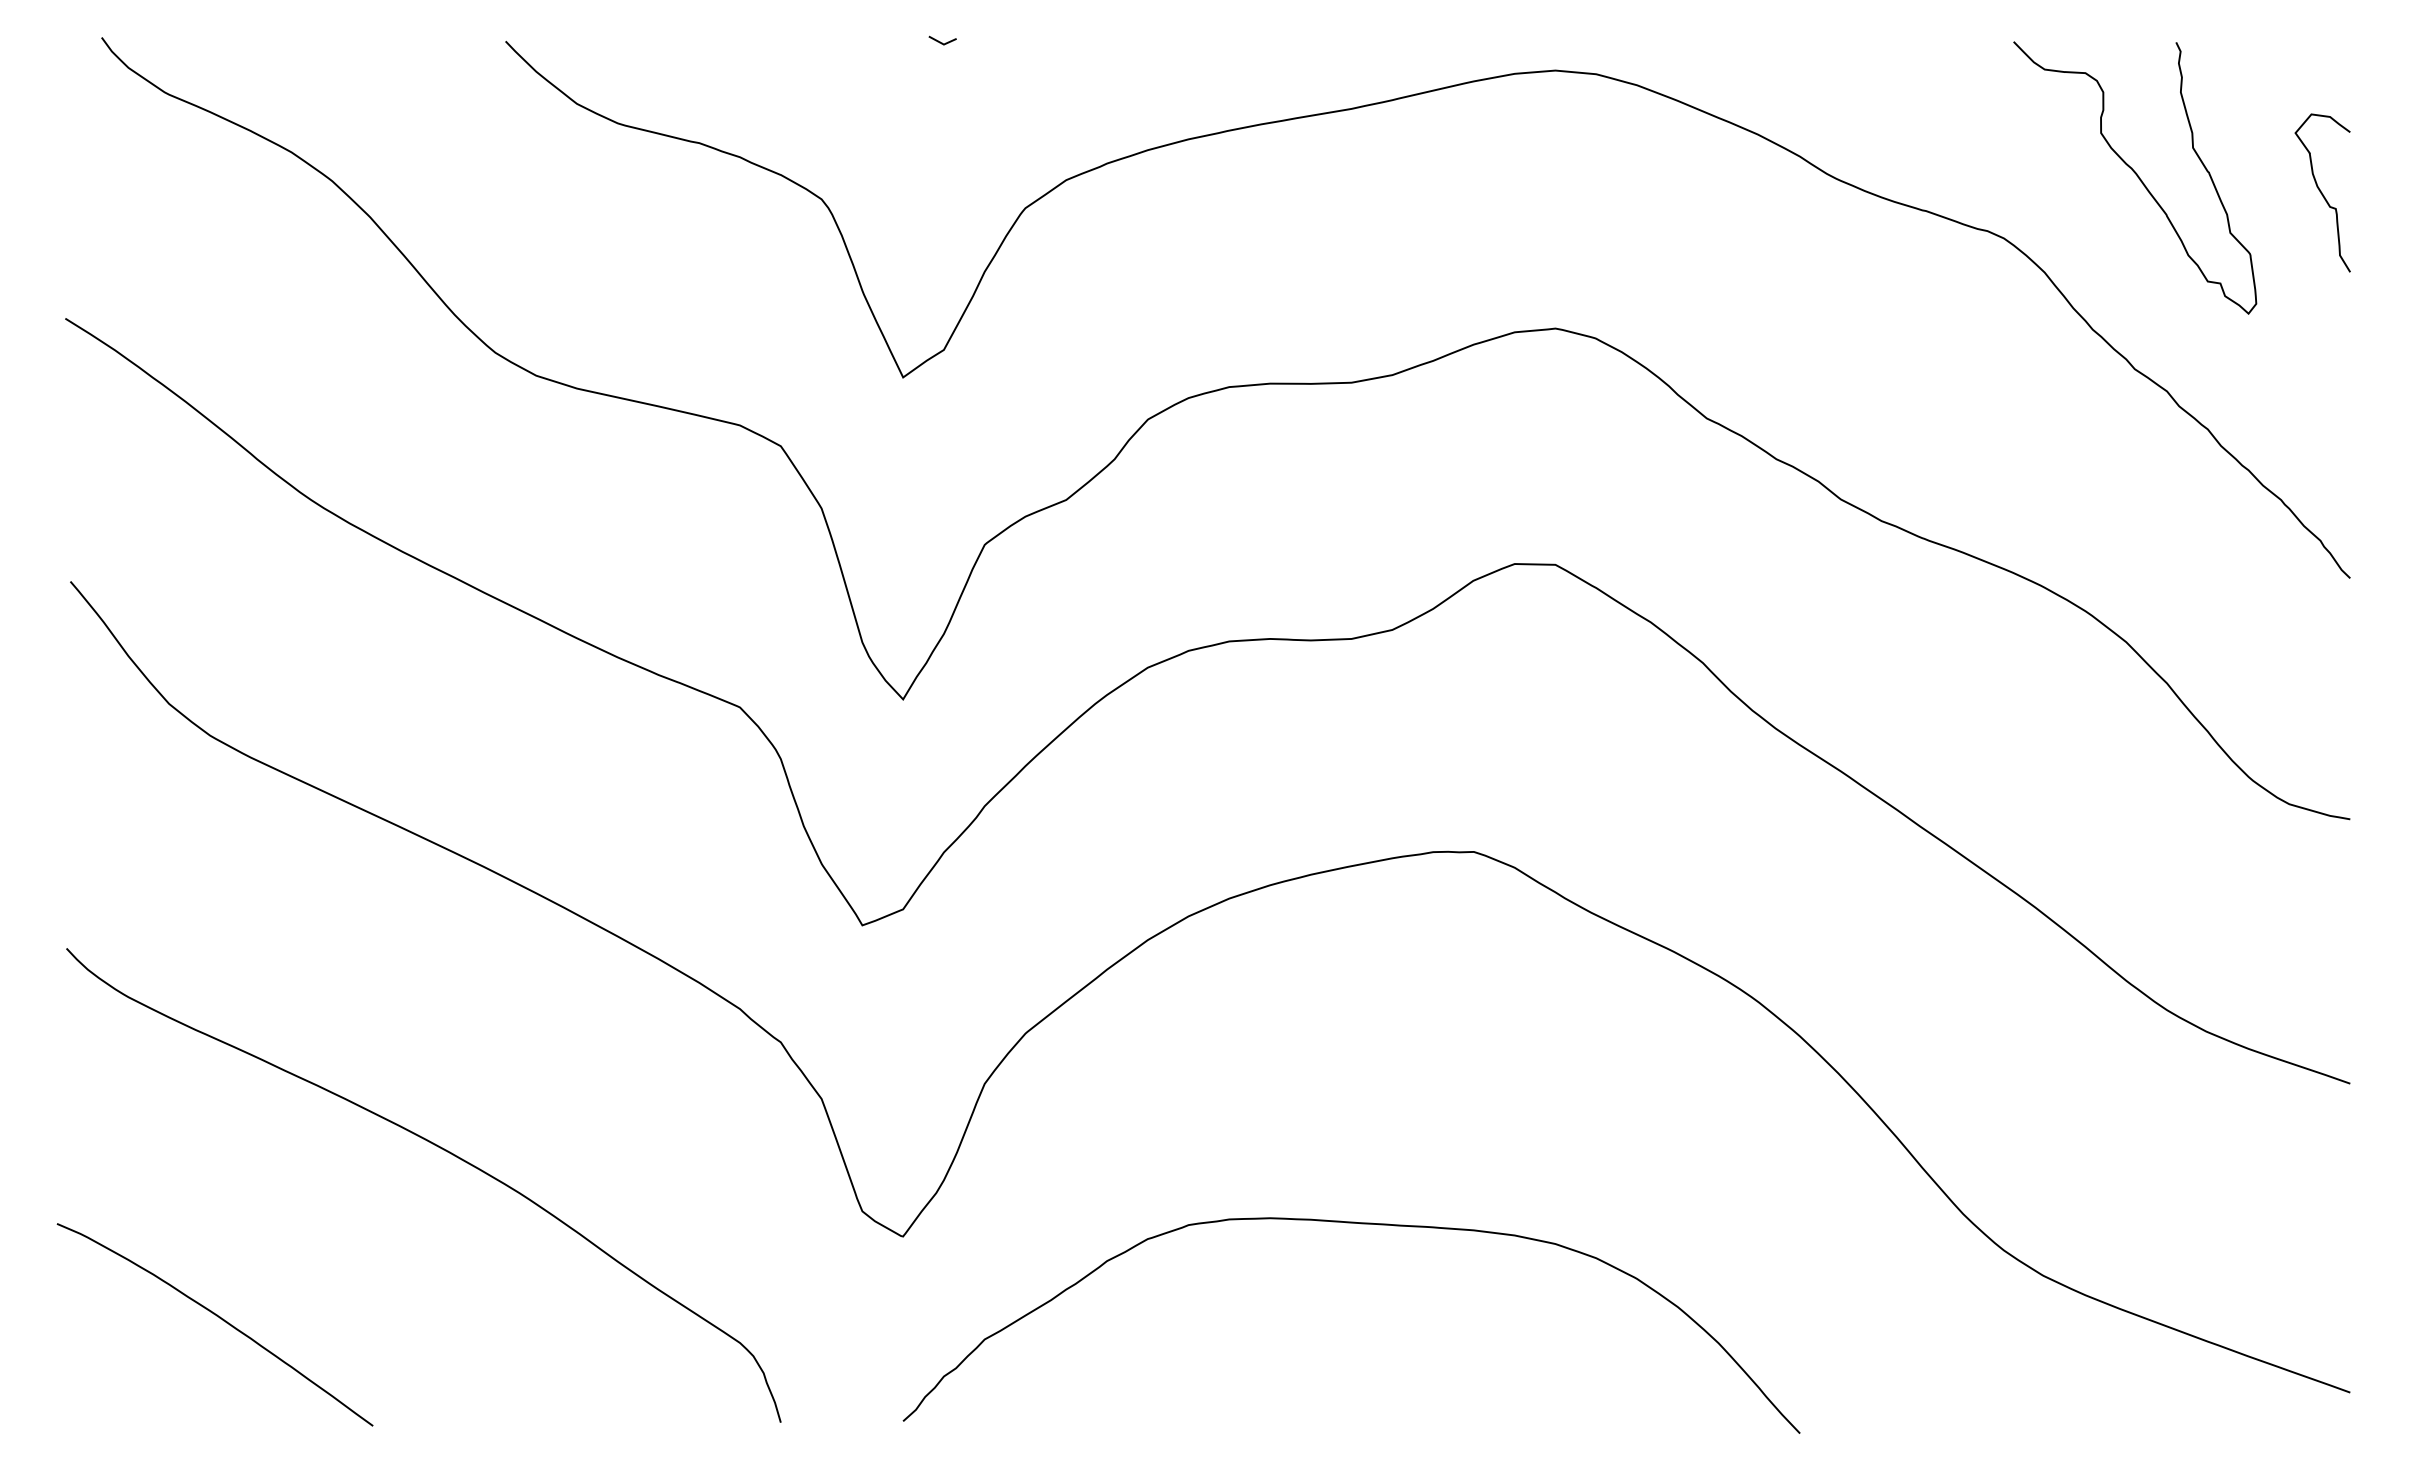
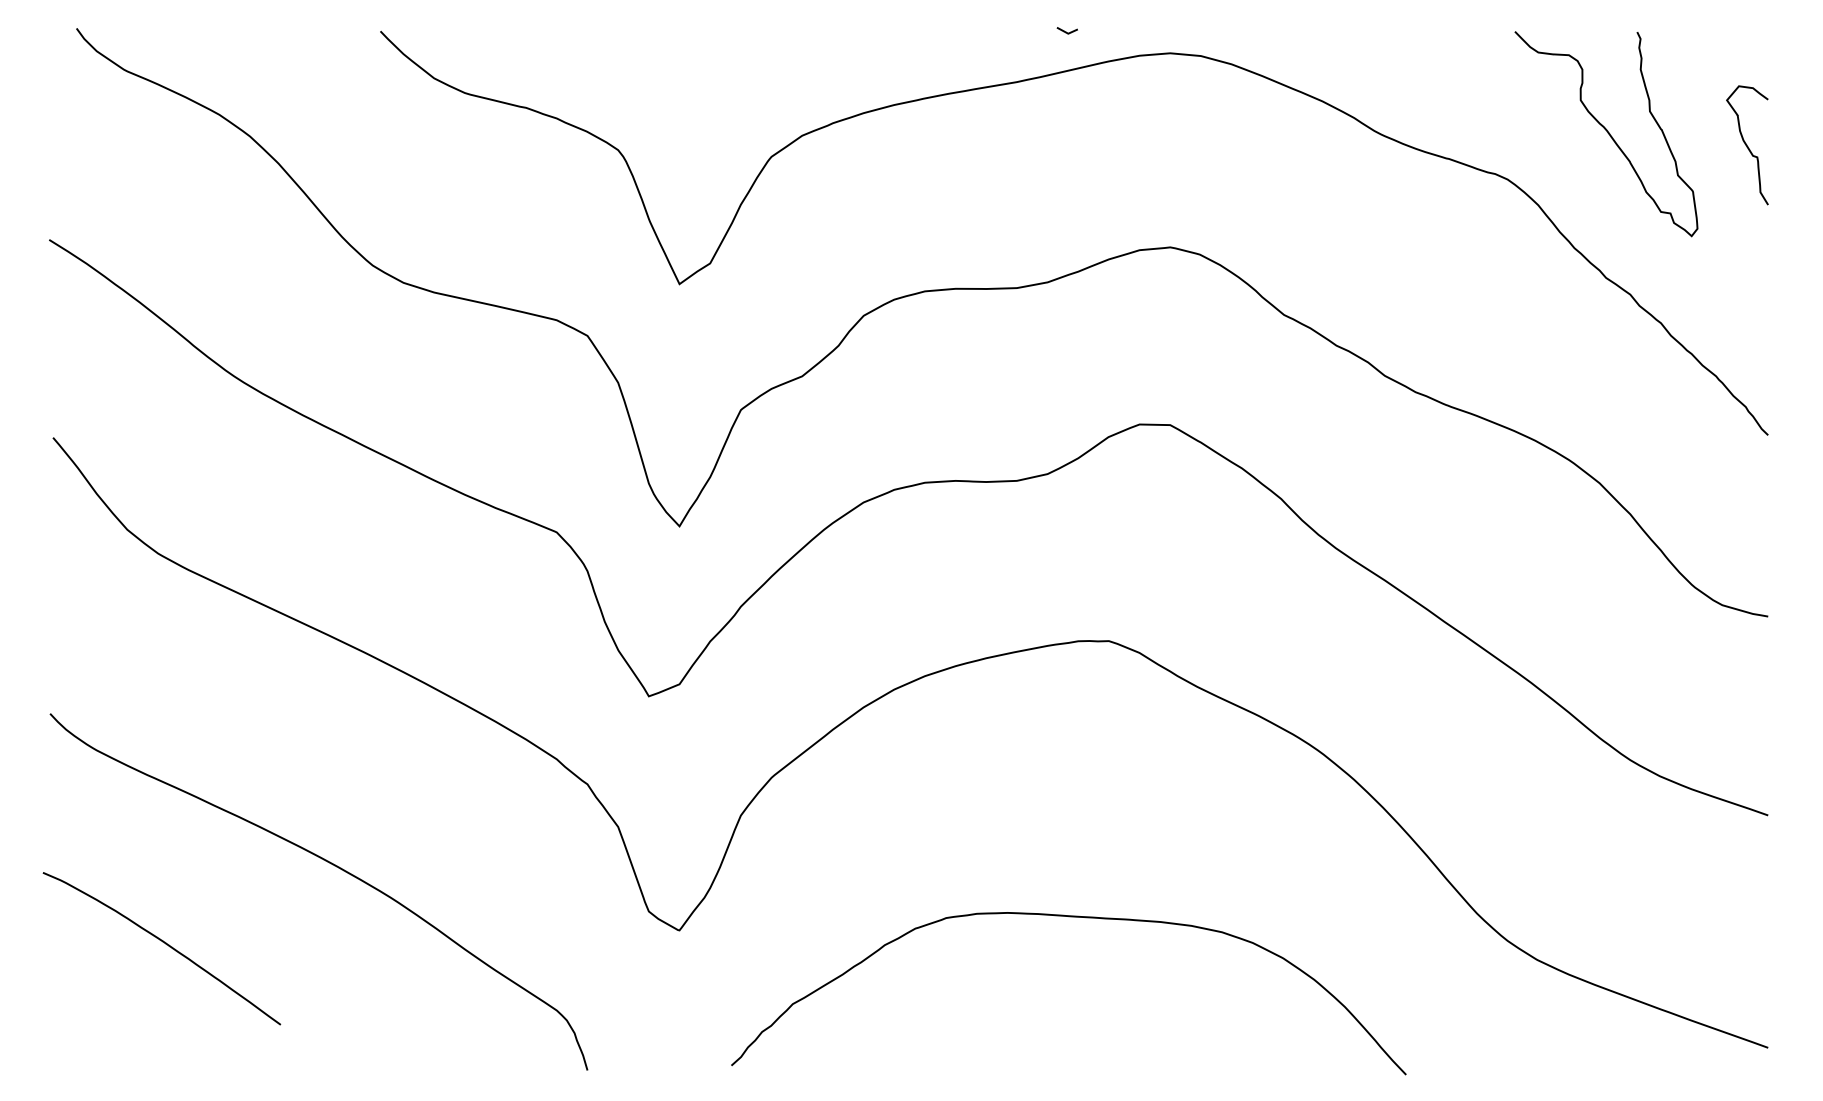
line: (942, 42) -> (1067, 32), moved
curve: (1360, 1224) -> (1075, 917), moved
curve: (219, 1318) -> (165, 943), moved

